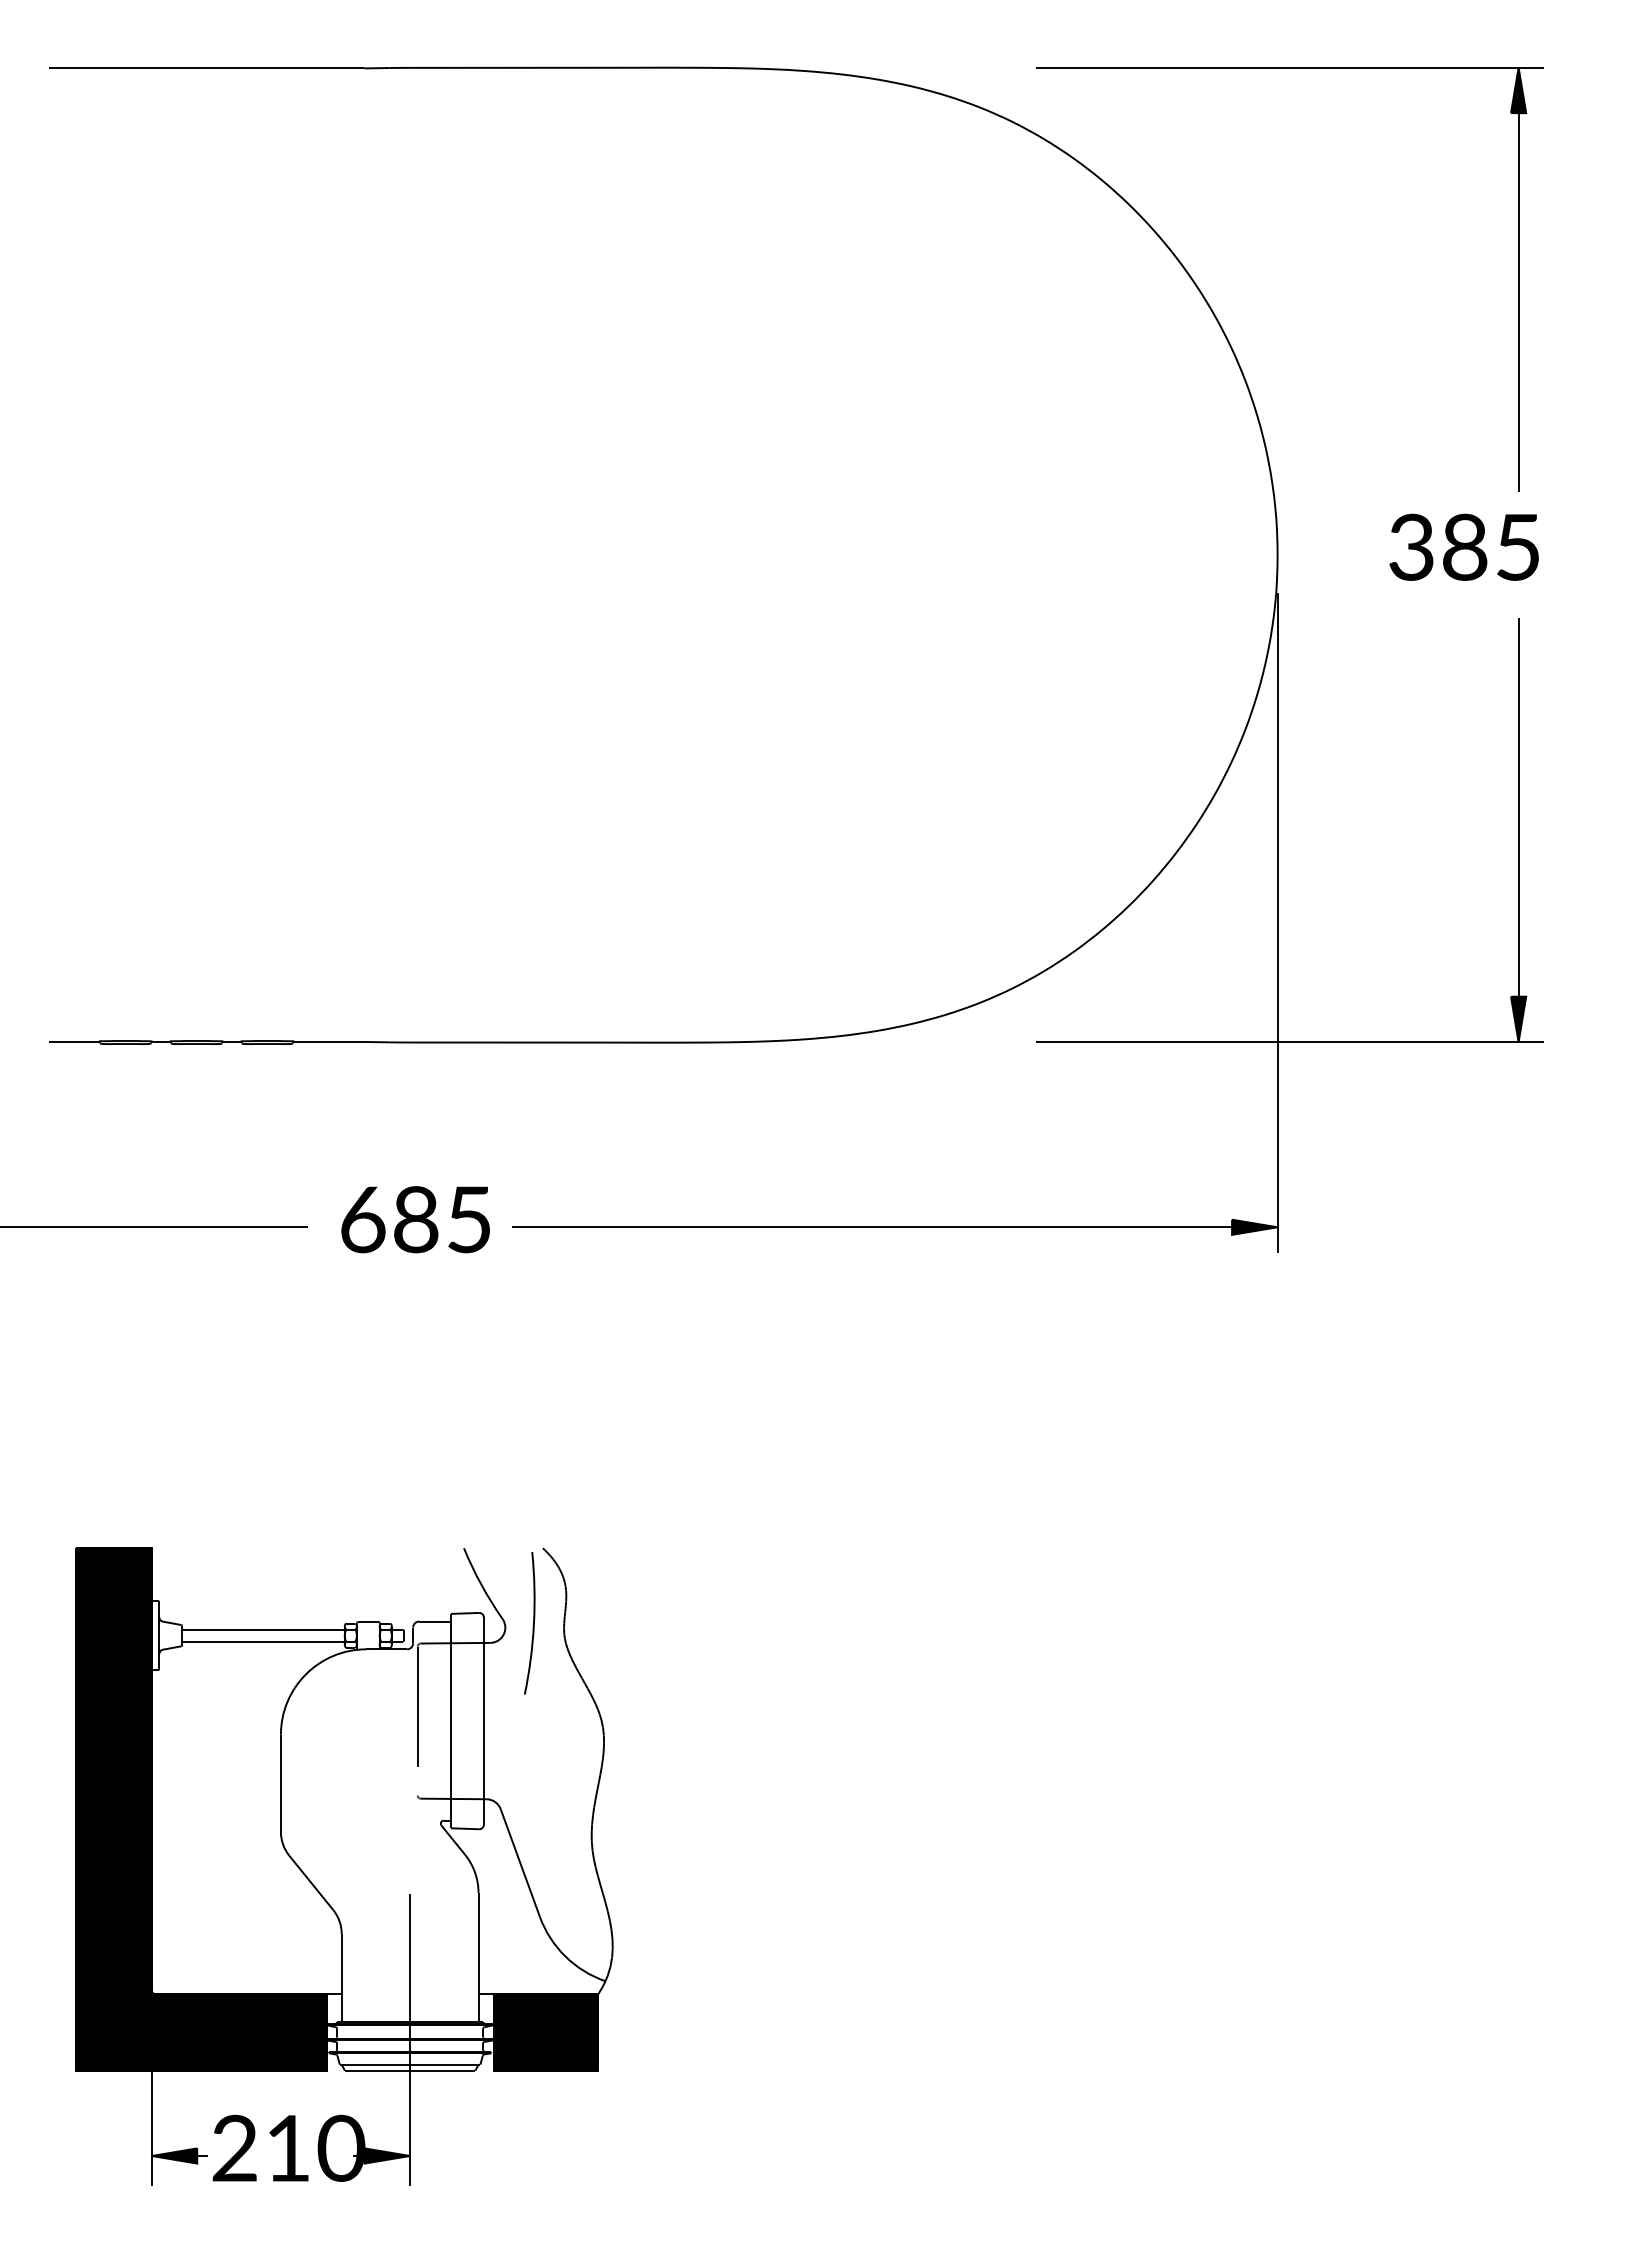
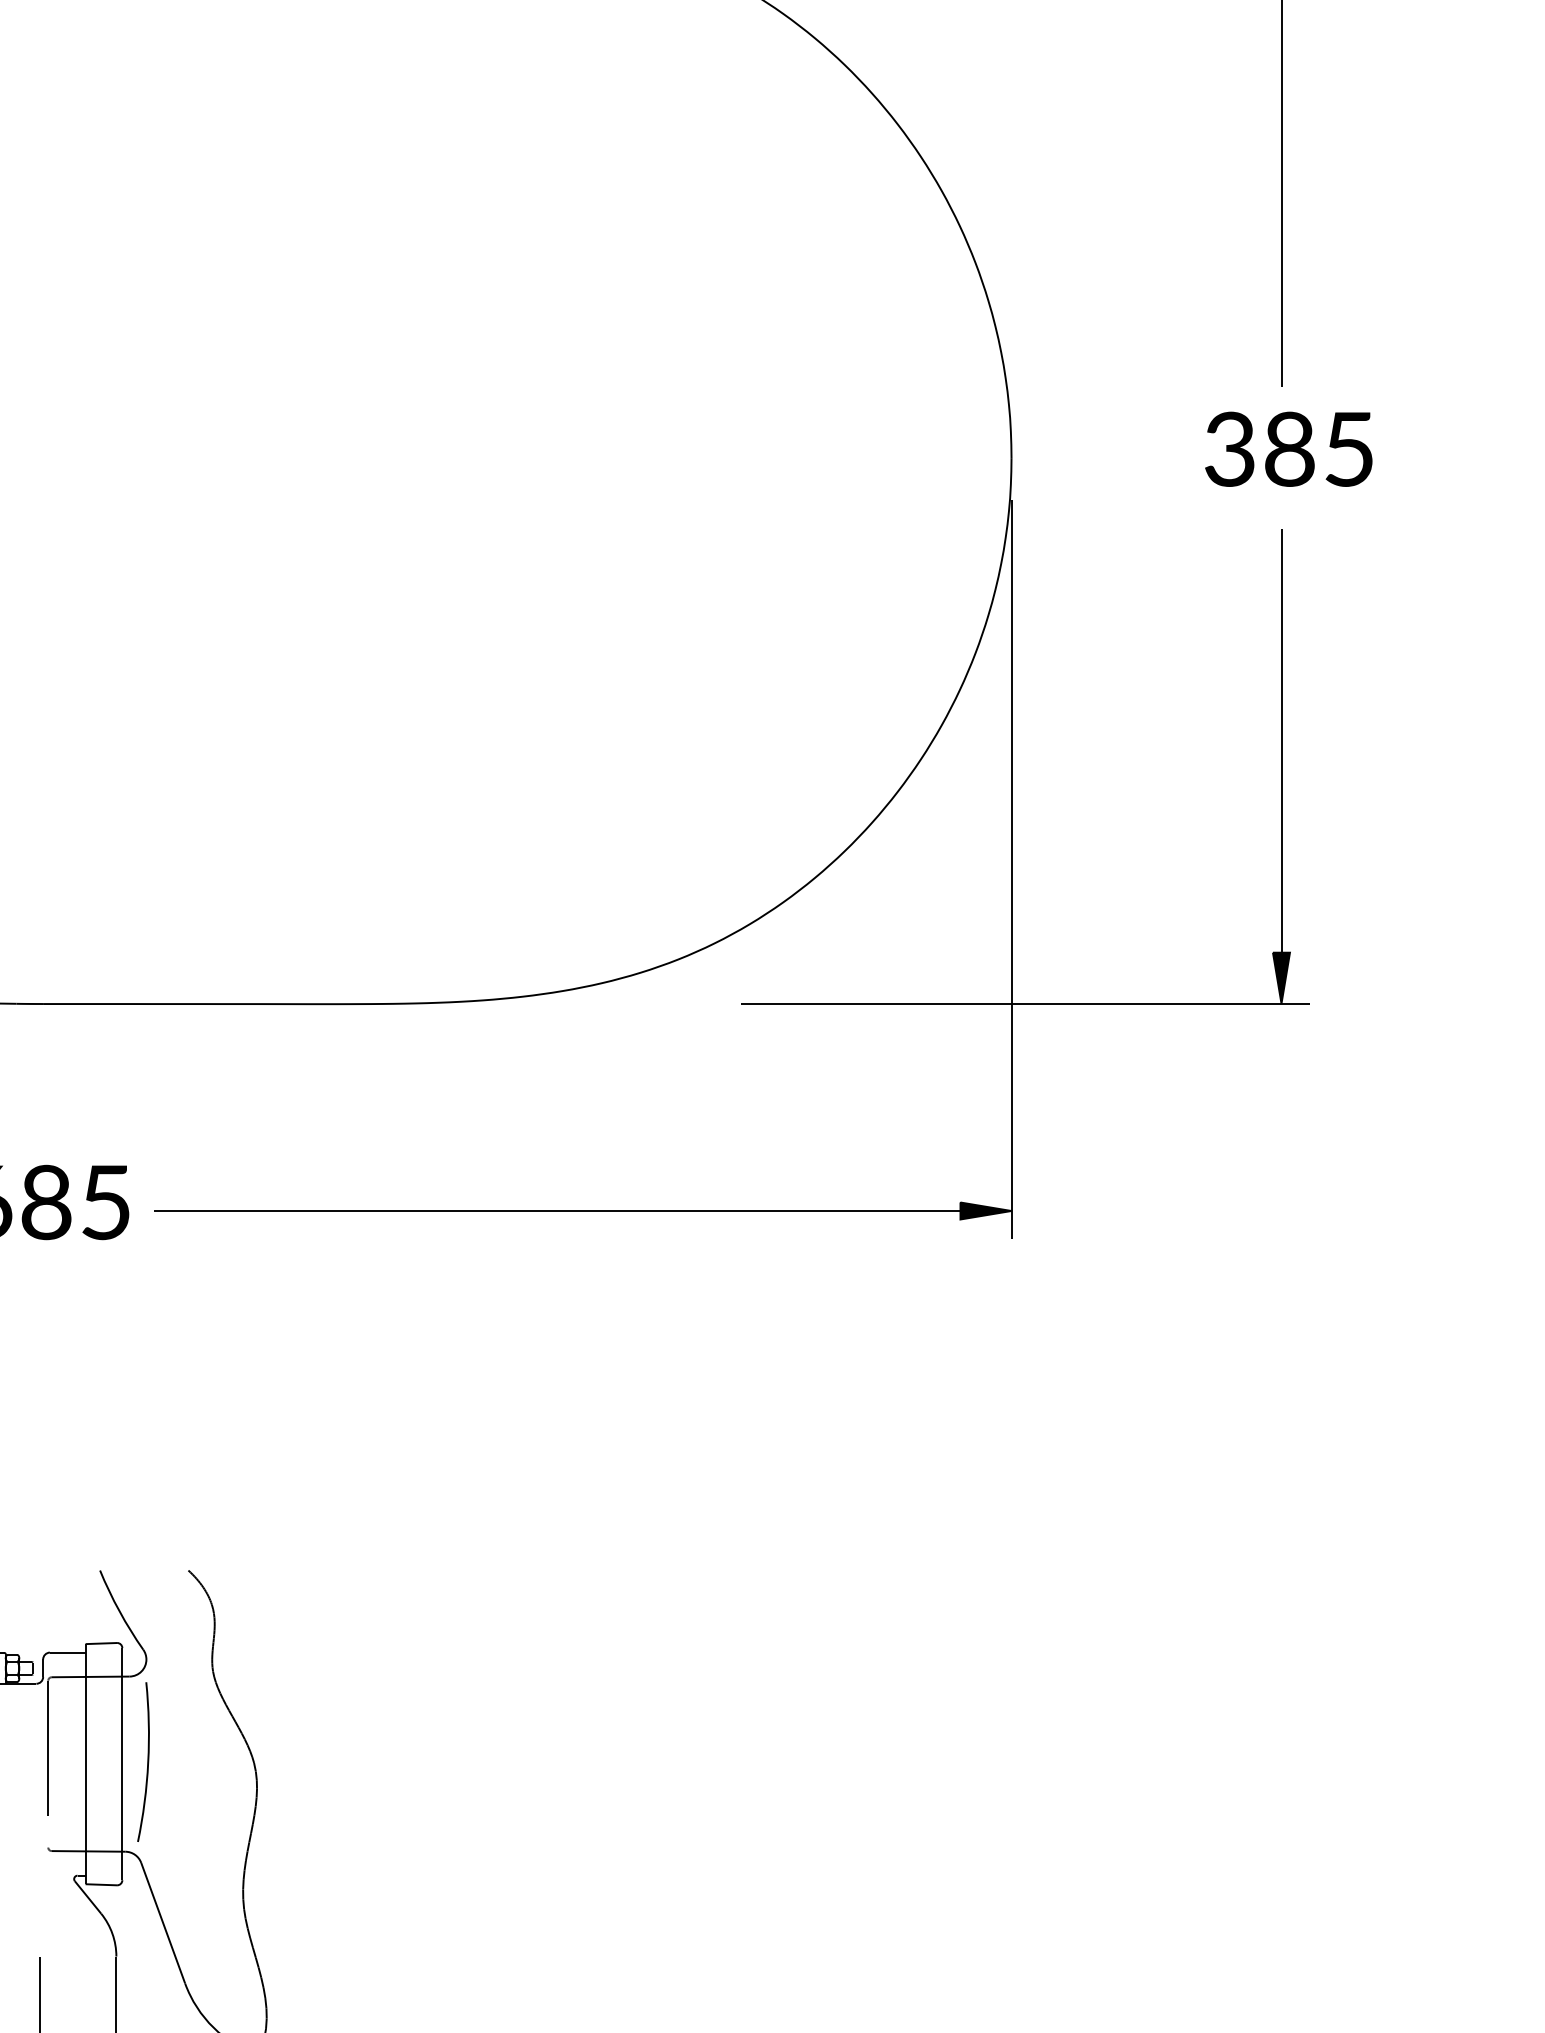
text: (1463, 546) -> (1288, 448), moved
part: (529, 1623) -> (143, 1762), moved

